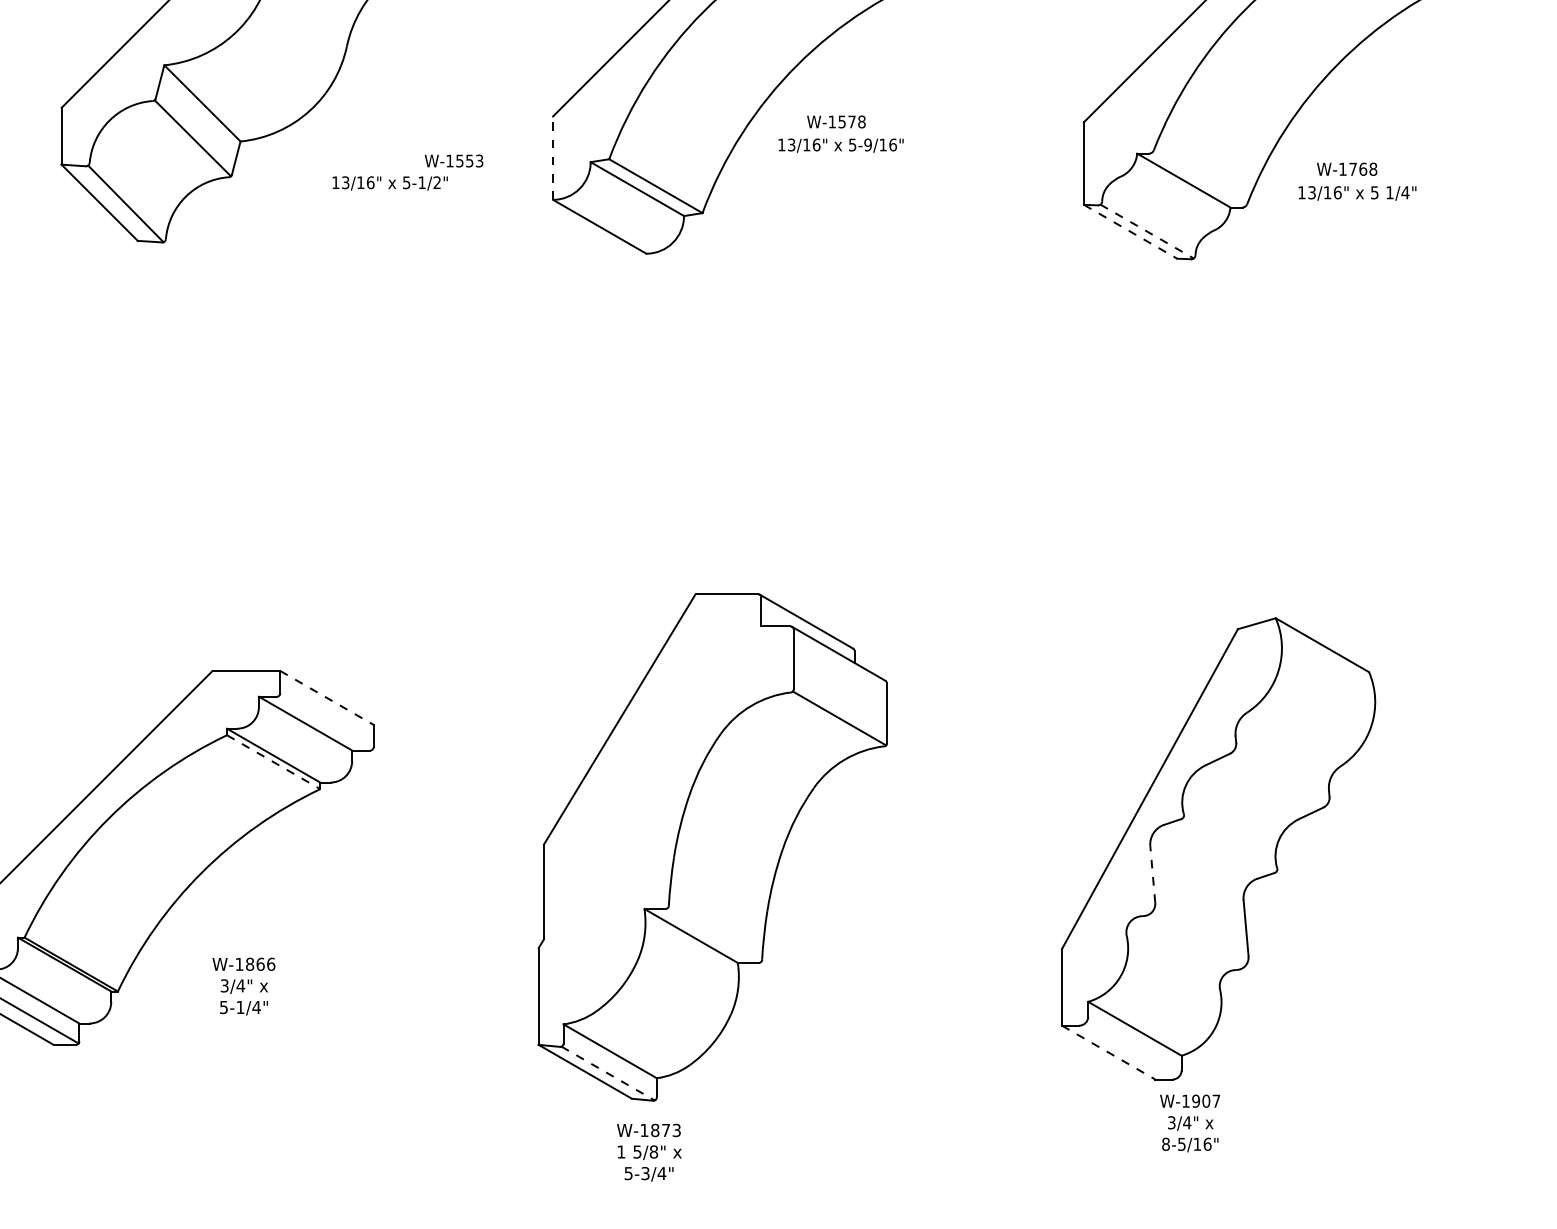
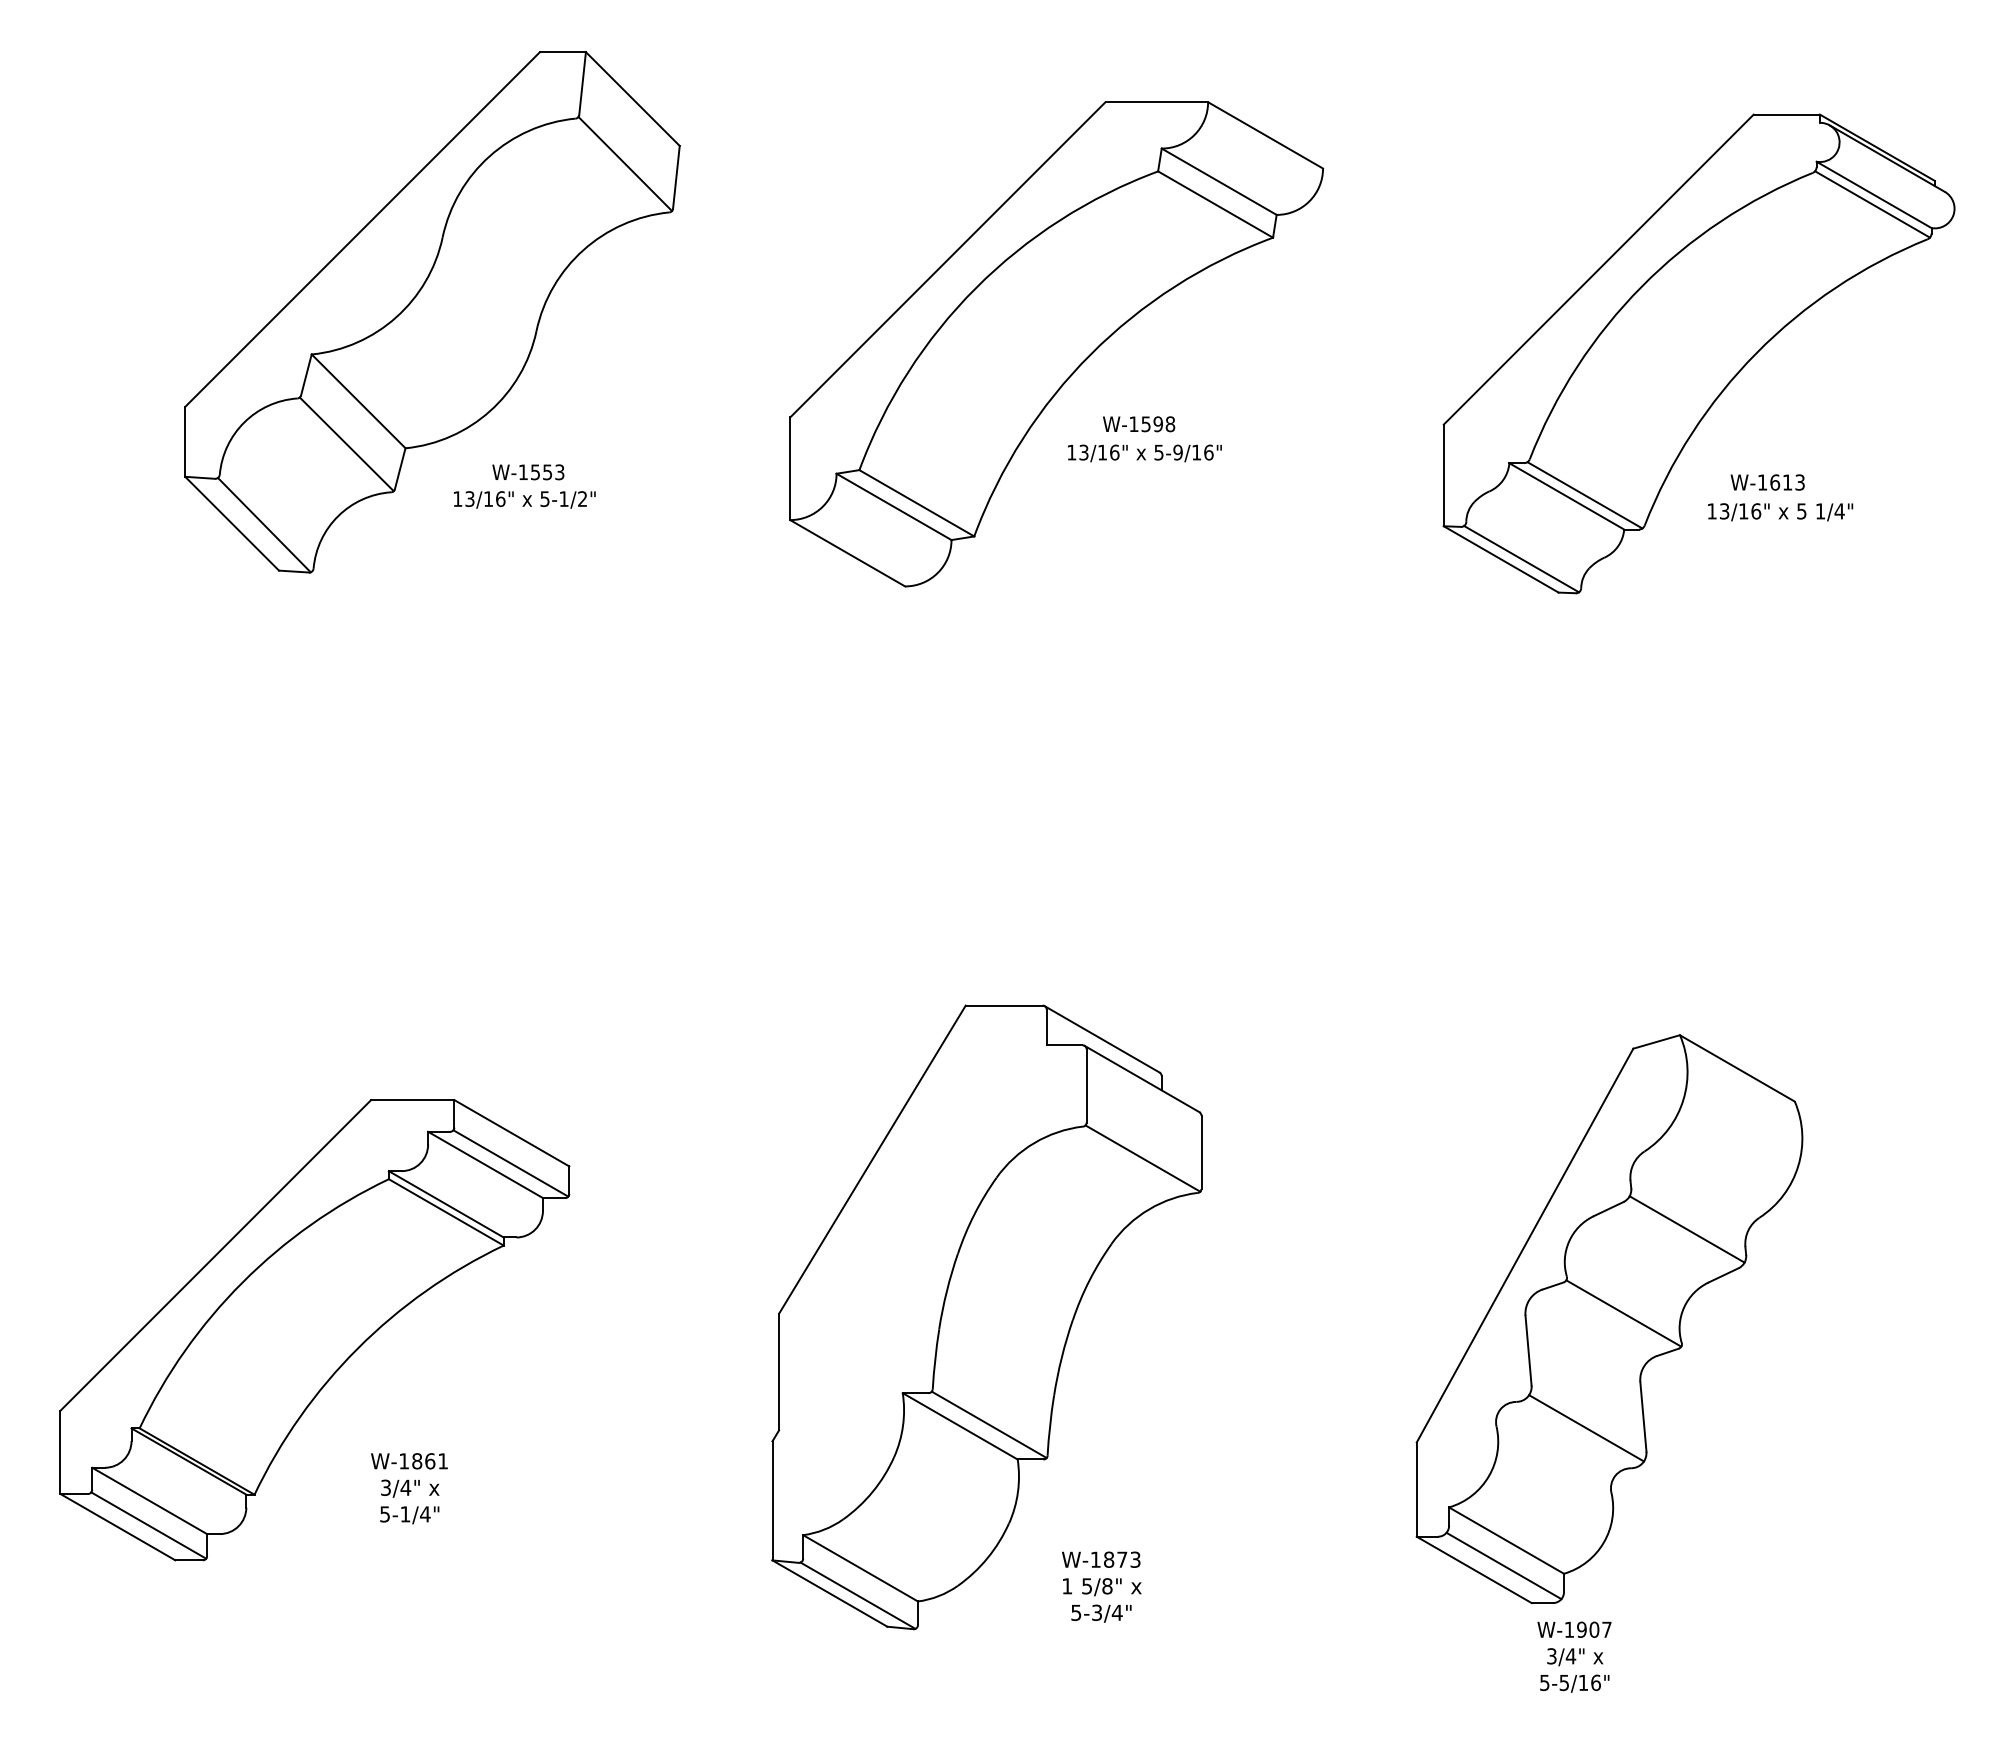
text: (851, 122) -> (1157, 424), W-1578 -> W-1598
line: (553, 157) -> (790, 468), dashed -> solid
text: (454, 161) -> (528, 472), moved
text: (1363, 169) -> (1787, 482), W-1768 -> W-1613
line: (1198, 179) -> (1584, 495), added
text: (390, 183) -> (524, 499), moved
line: (1130, 231) -> (1501, 559), dashed -> solid
line: (1147, 231) -> (1521, 559), dashed -> solid
line: (327, 698) -> (512, 1133), dashed -> solid
line: (325, 722) -> (510, 1163), added
line: (273, 762) -> (446, 1212), dashed -> solid
line: (1281, 776) -> (1686, 1229), added
line: (1229, 844) -> (1623, 1313), added
line: (1152, 874) -> (1528, 1350), dashed -> solid
line: (714, 934) -> (988, 1424), added
line: (1199, 937) -> (1586, 1428), added
text: (271, 964) -> (443, 1461), W-1866 -> W-1861
line: (1132, 1049) -> (1503, 1565), added
line: (1108, 1053) -> (1474, 1570), dashed -> solid
line: (608, 1073) -> (858, 1595), dashed -> solid
text: (1165, 1144) -> (1544, 1682), 8-5/16" -> 5-5/16"
text: (649, 1152) -> (1101, 1586), moved

